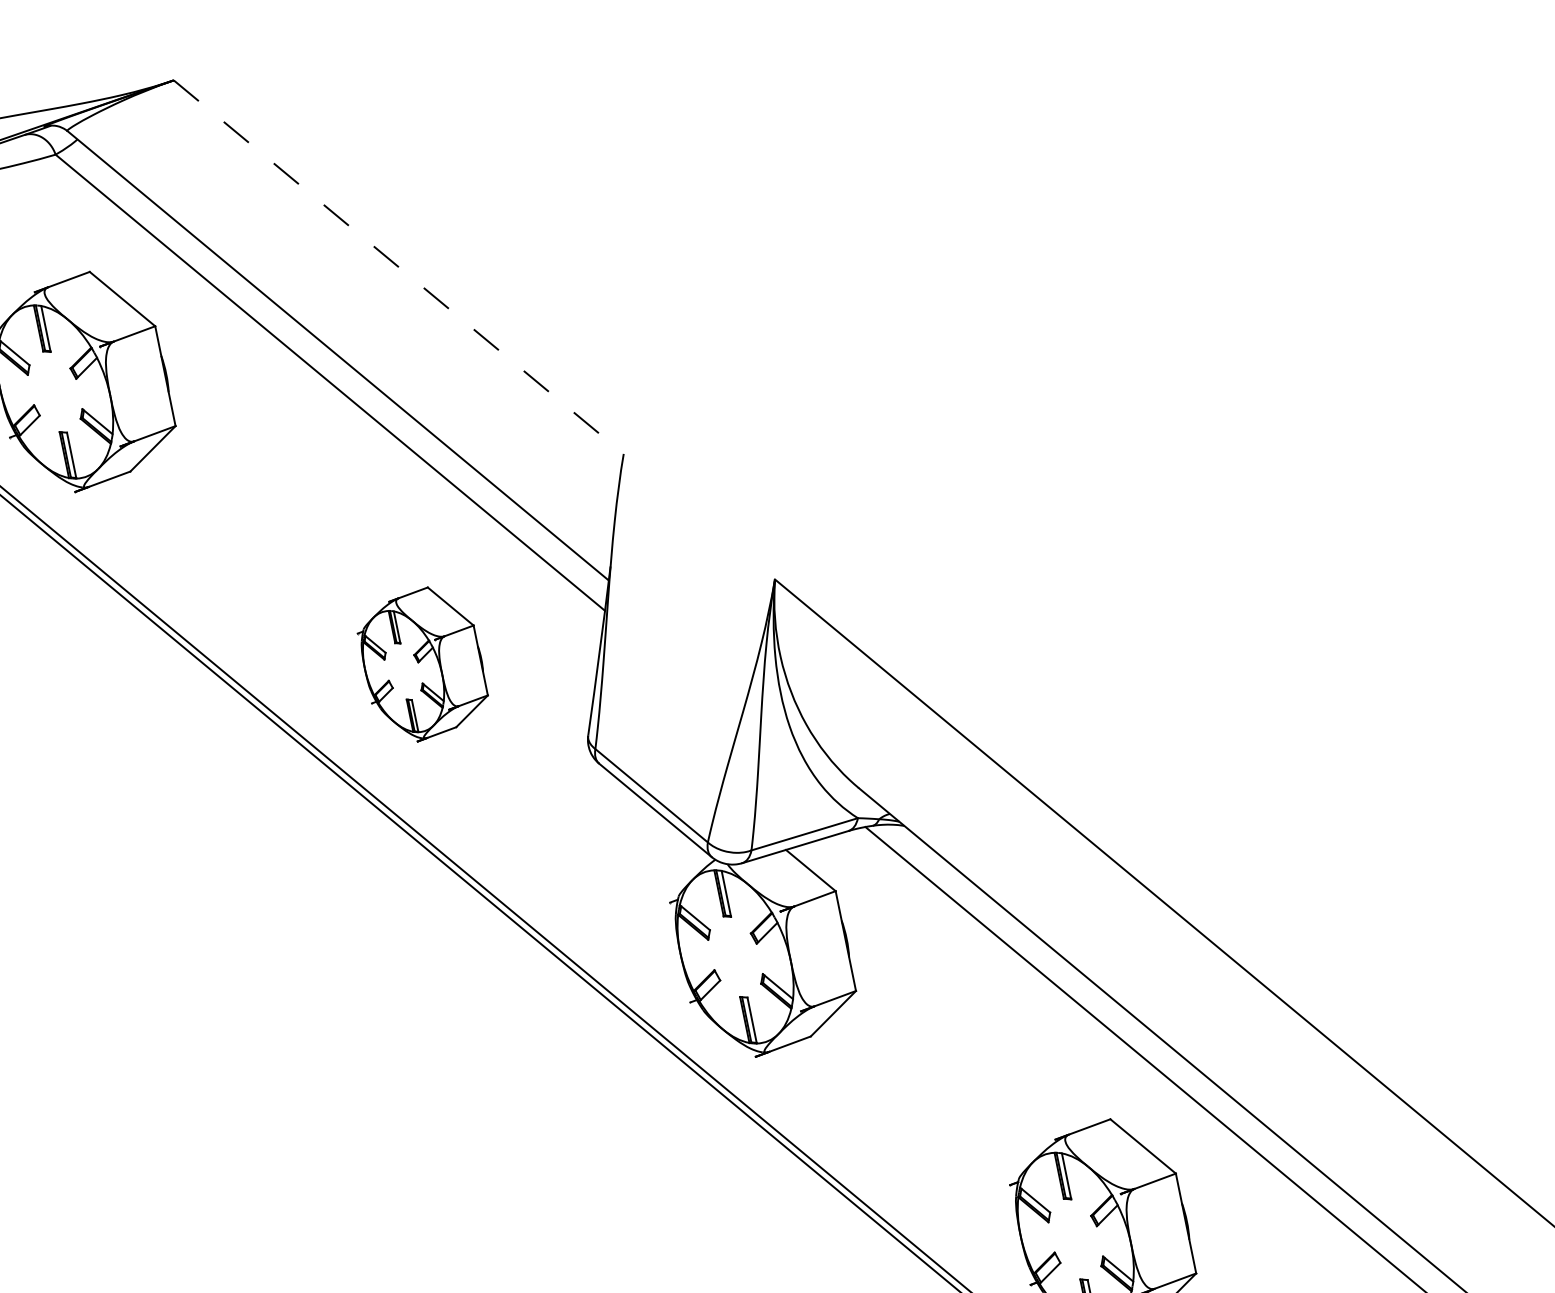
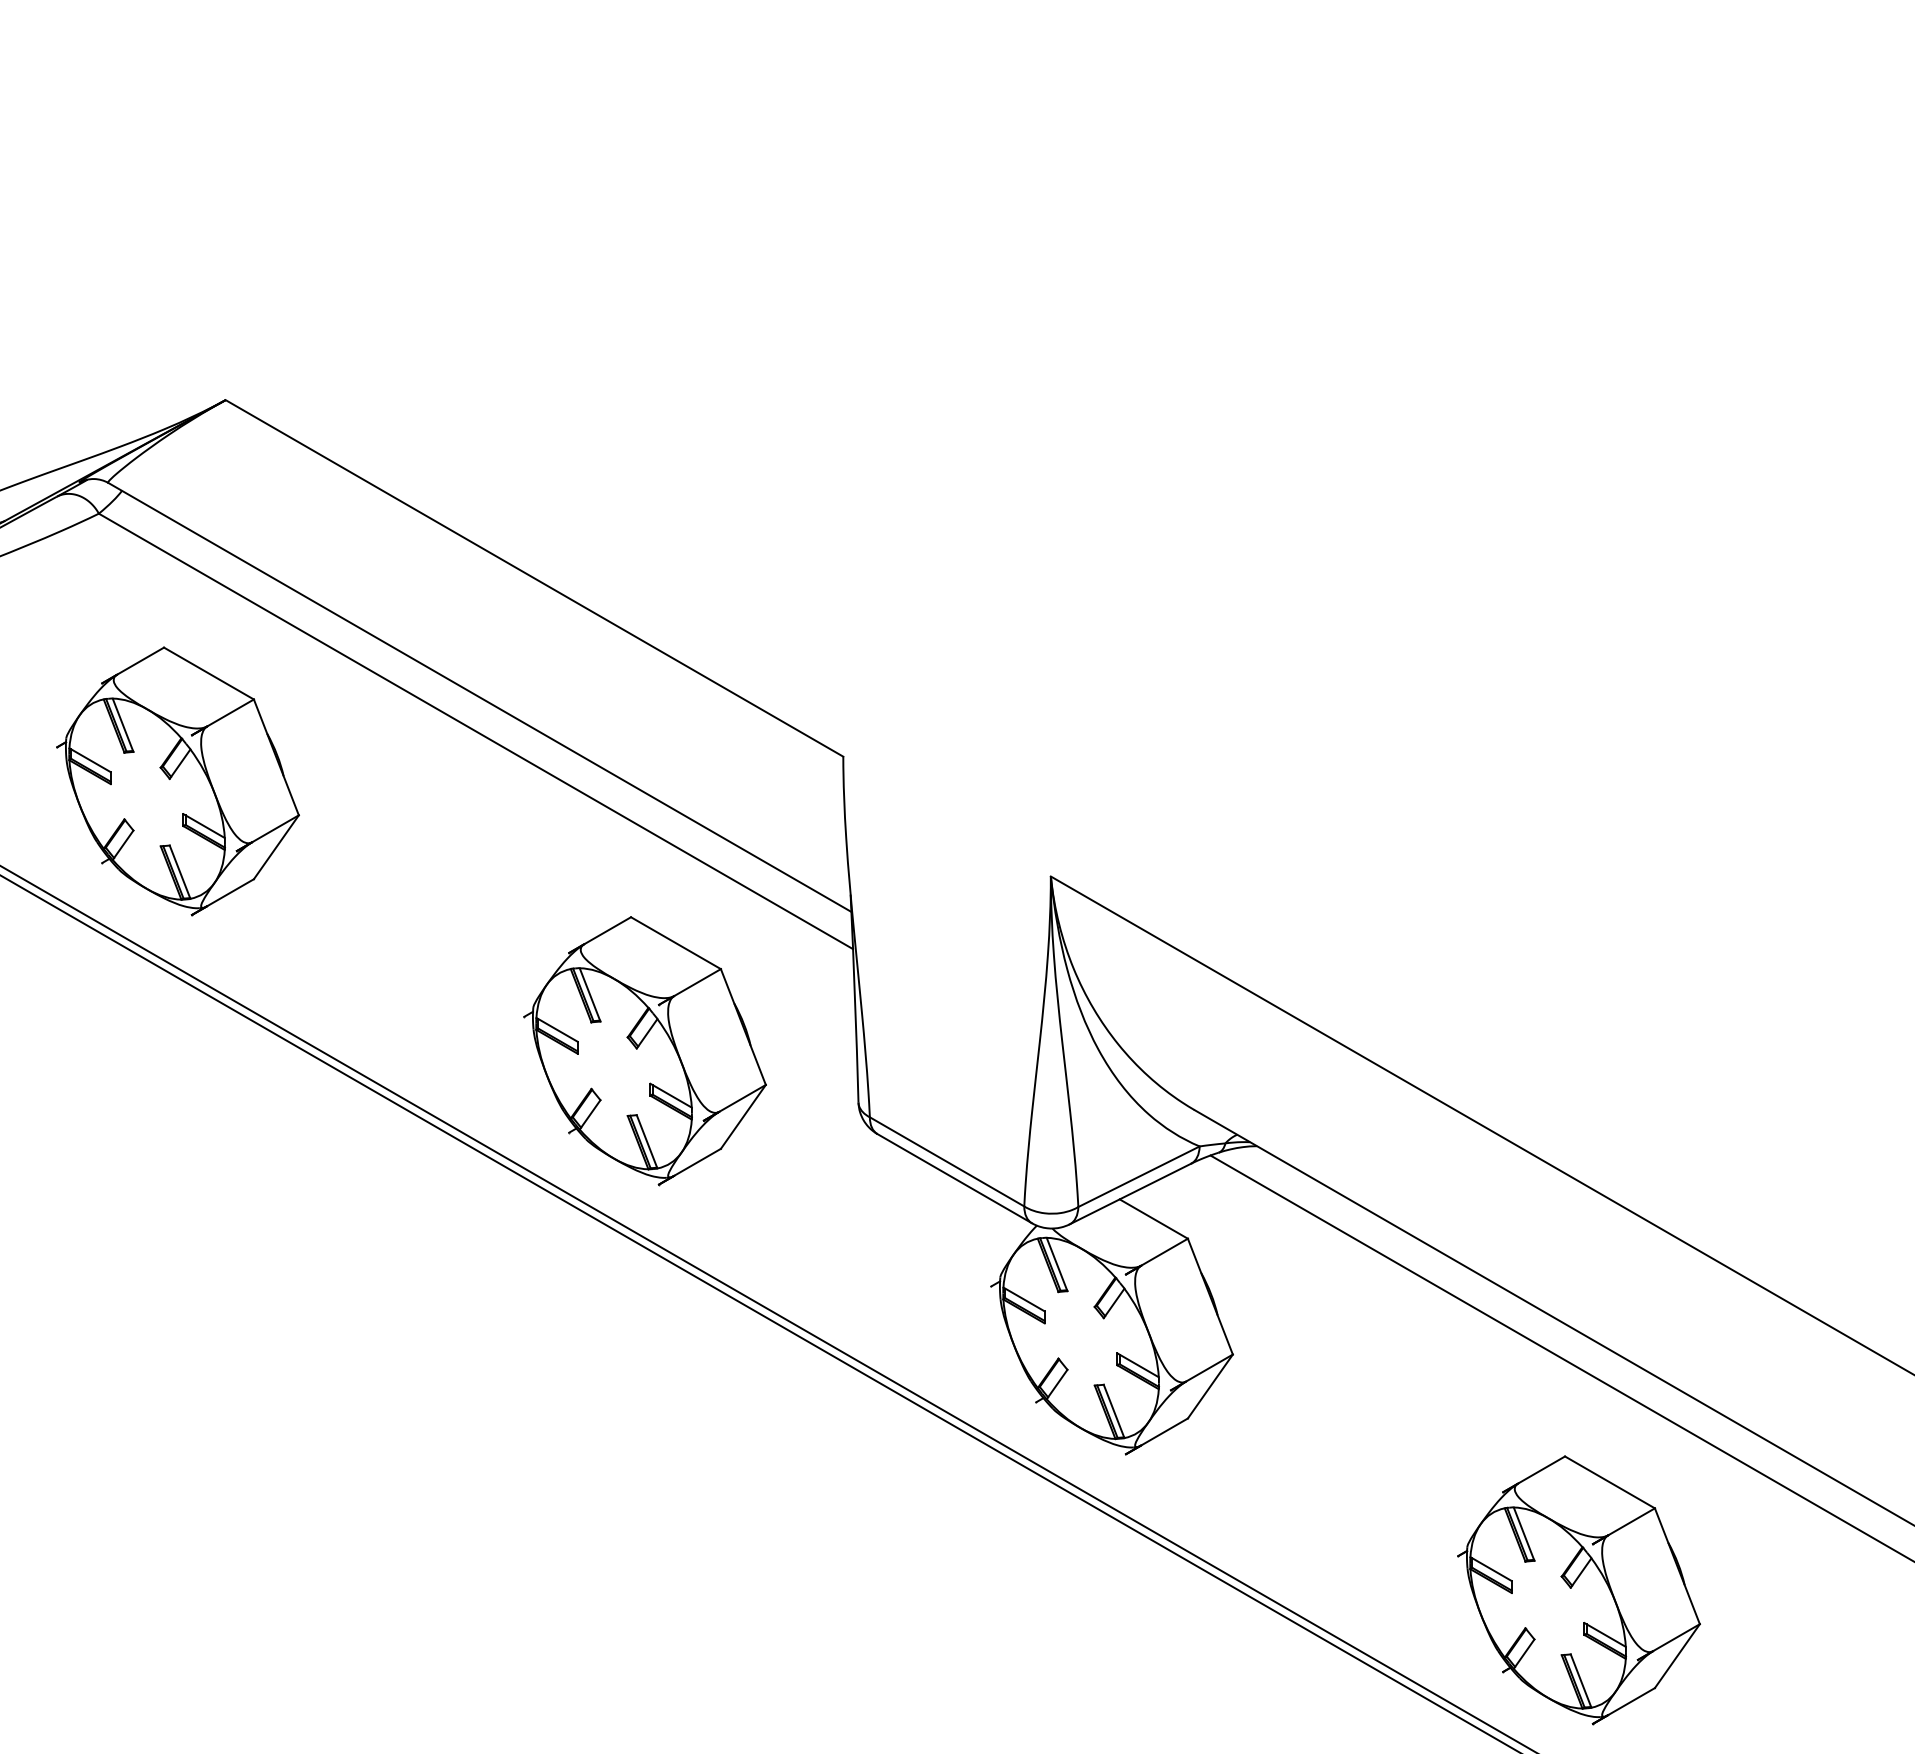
line: (398, 267) -> (534, 578), dashed -> solid
part: (422, 664) -> (644, 1051), size x1.43

